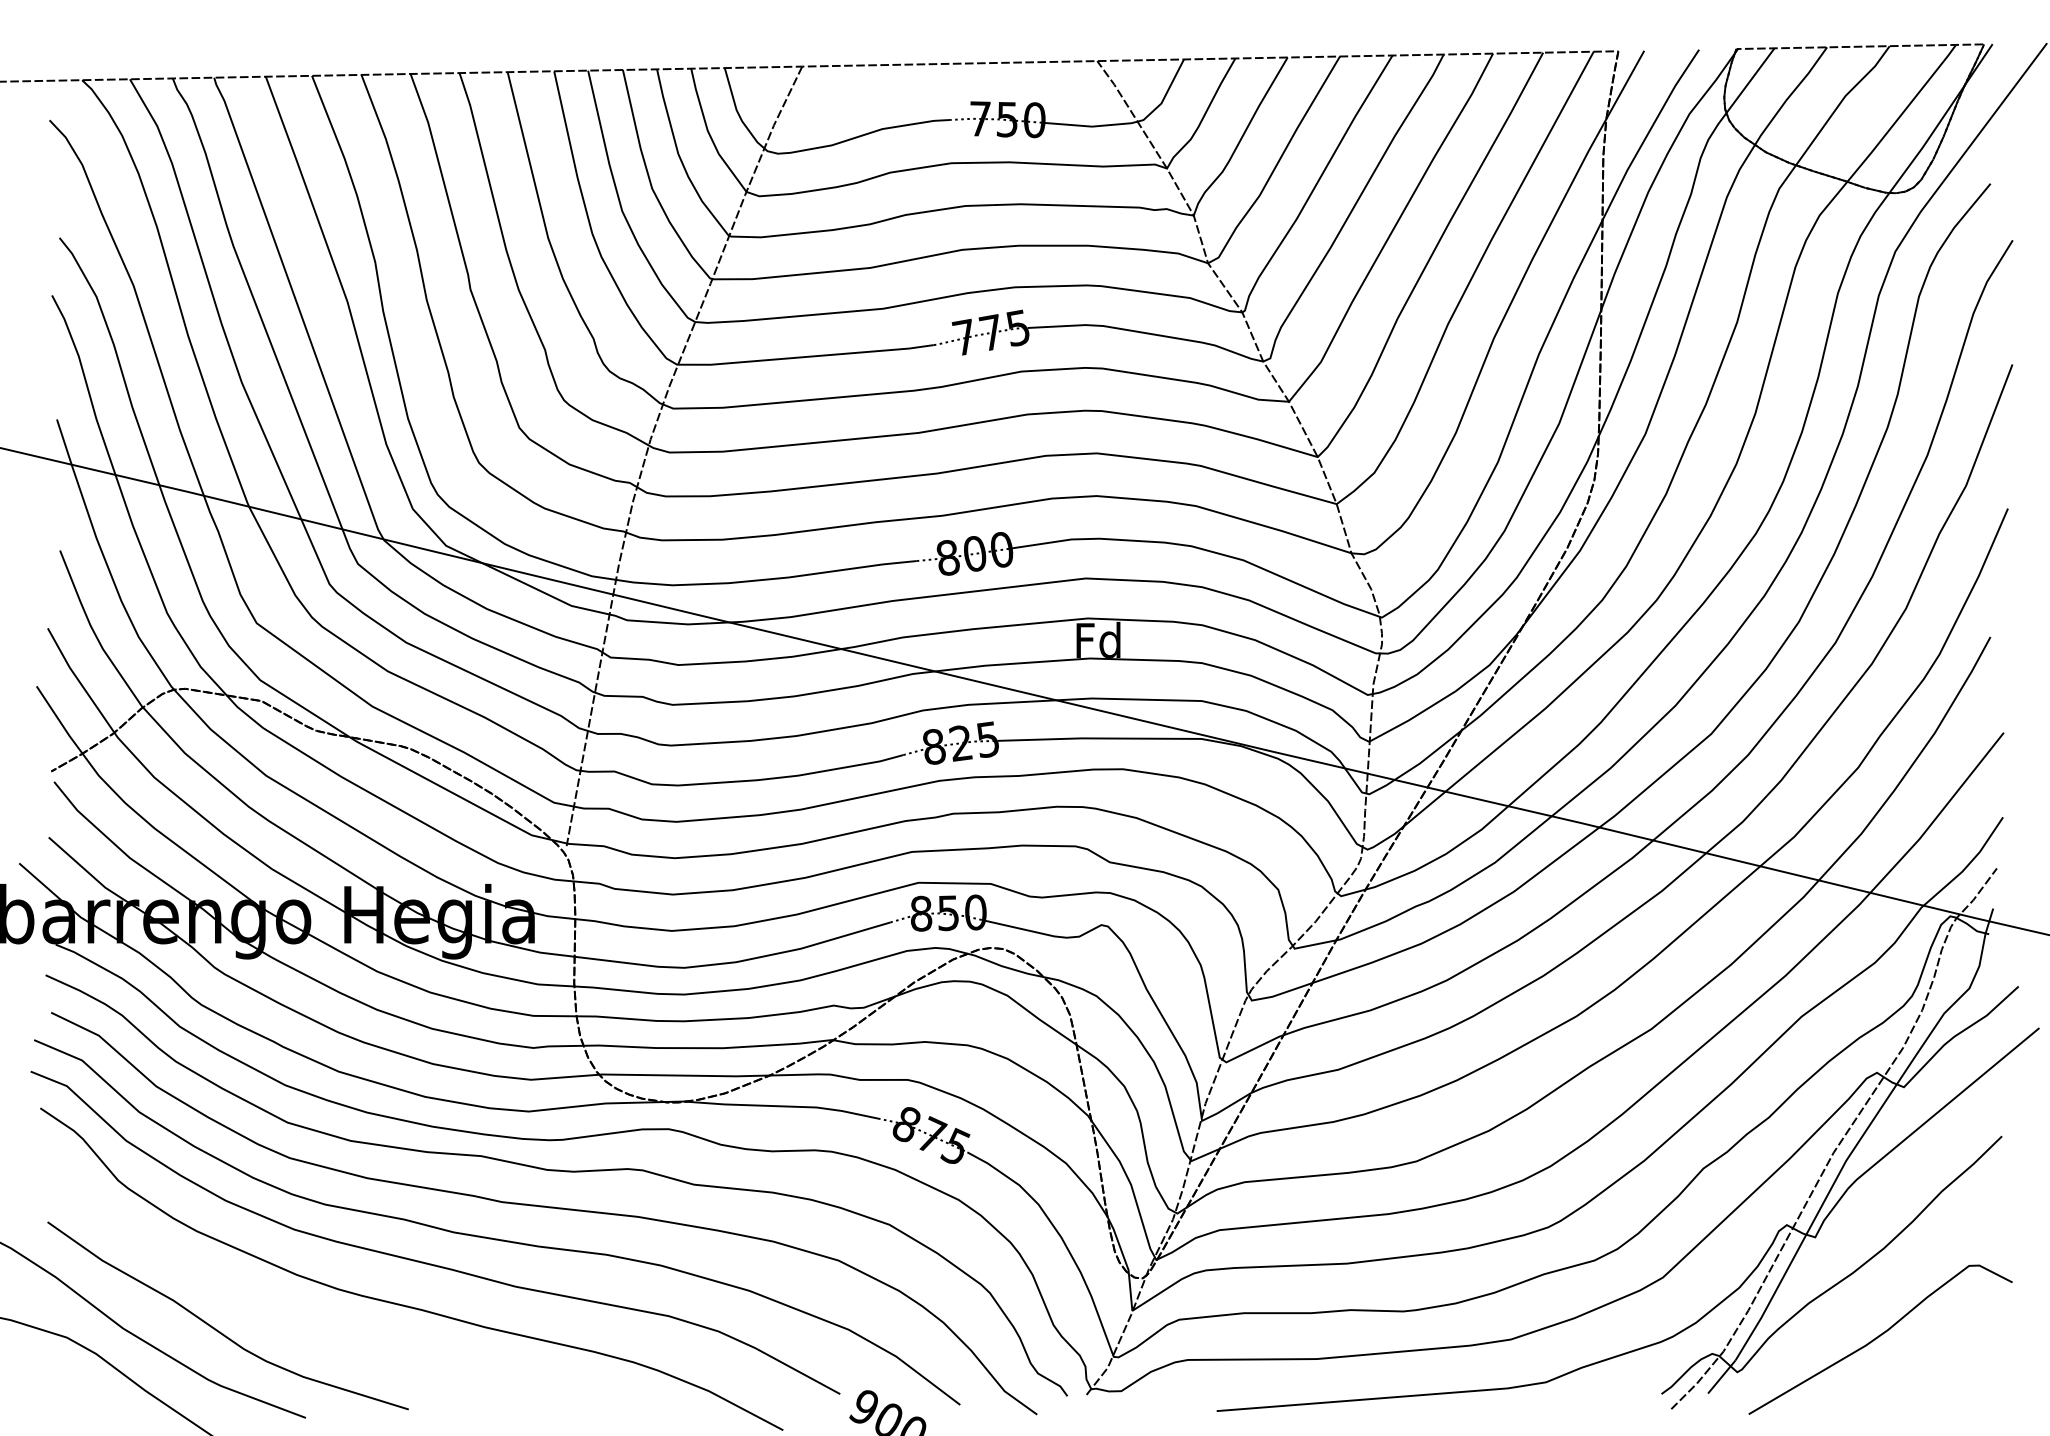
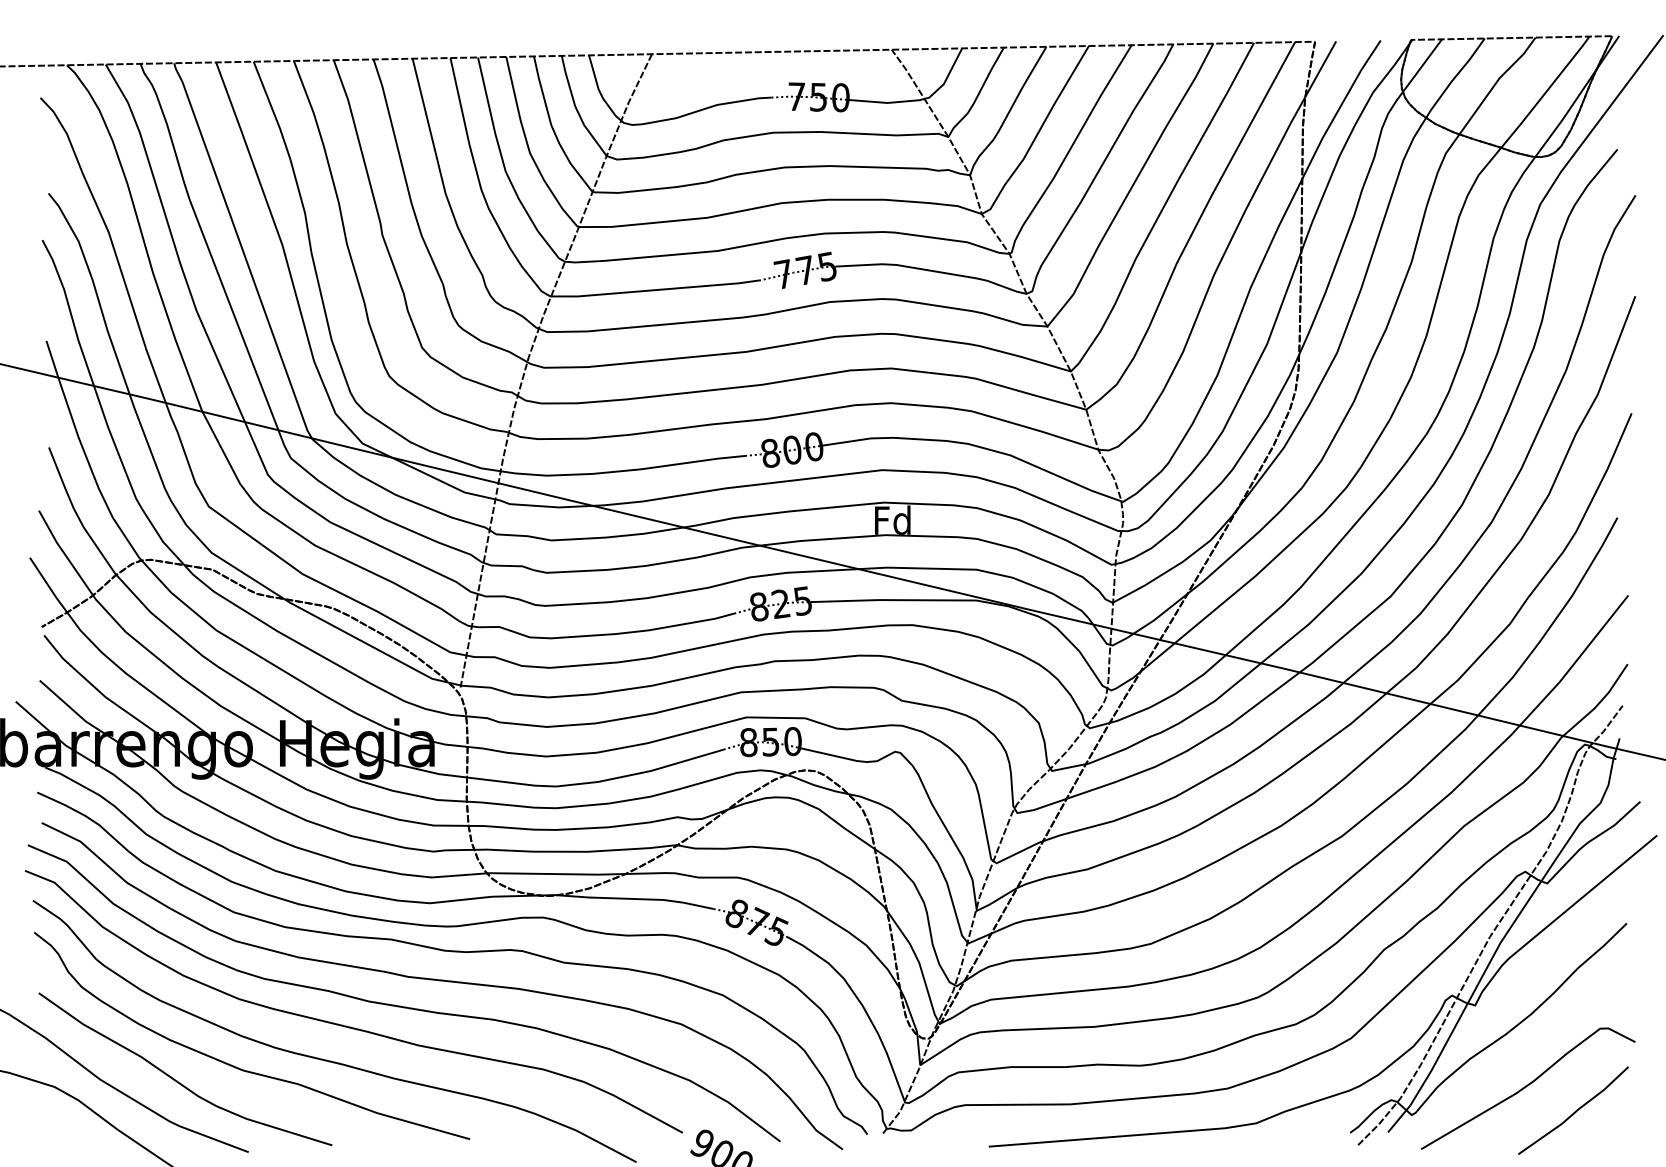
curve: (297, 1314) -> (241, 1068), added
line: (1937, 1367) -> (1574, 1111), added

